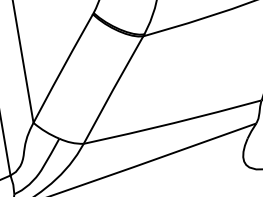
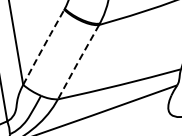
line: (62, 67) -> (43, 46), solid -> dashed
line: (113, 89) -> (78, 61), solid -> dashed

